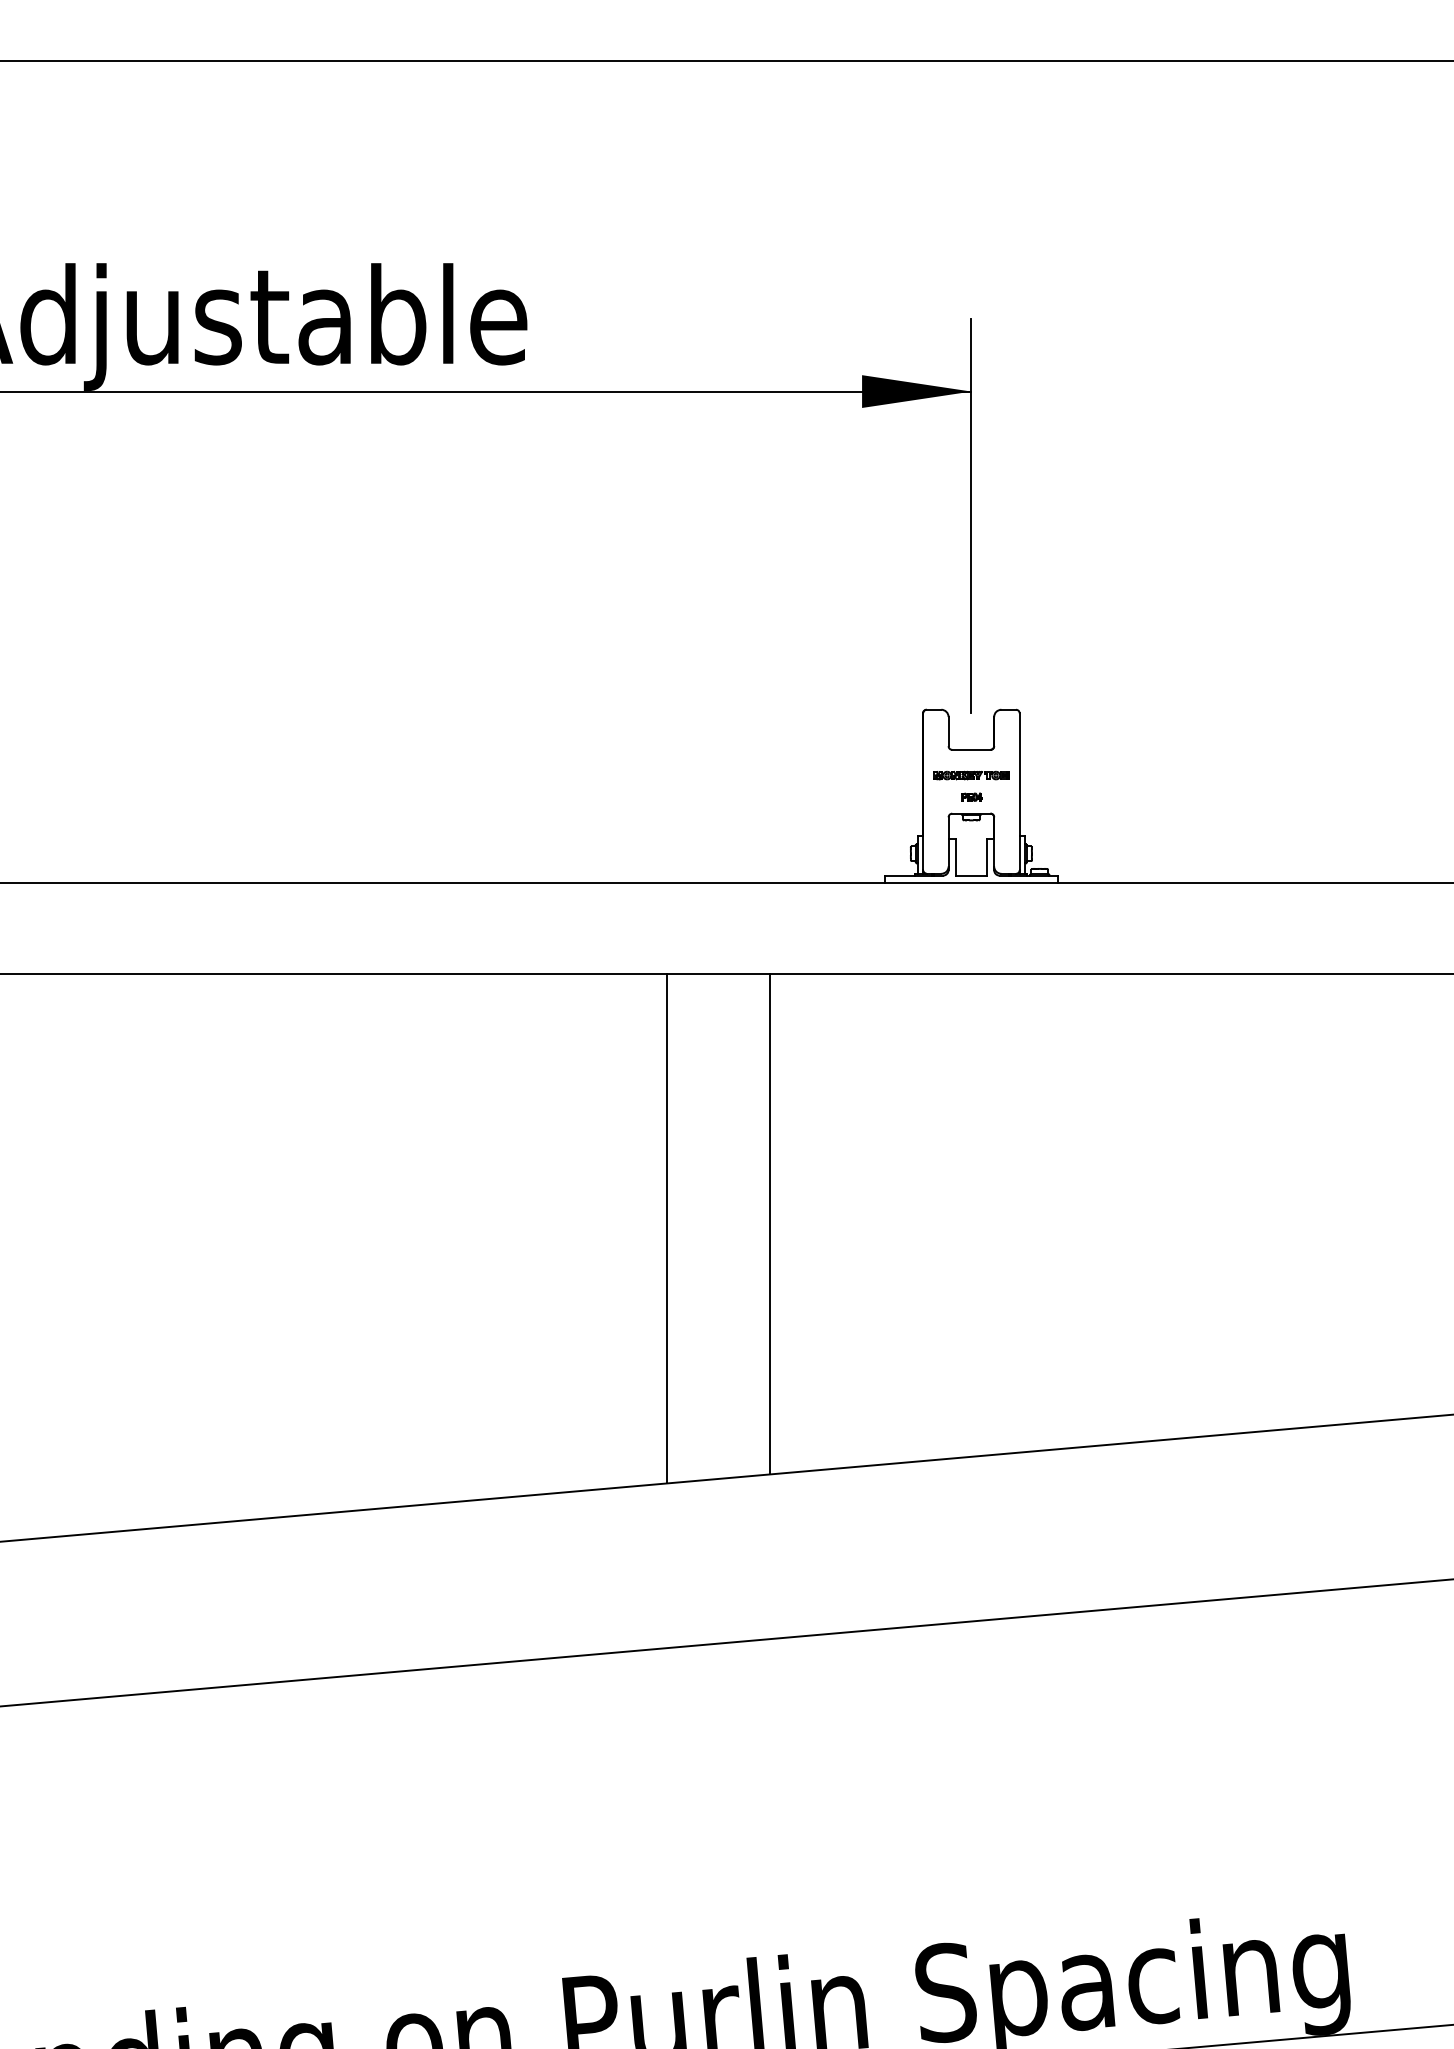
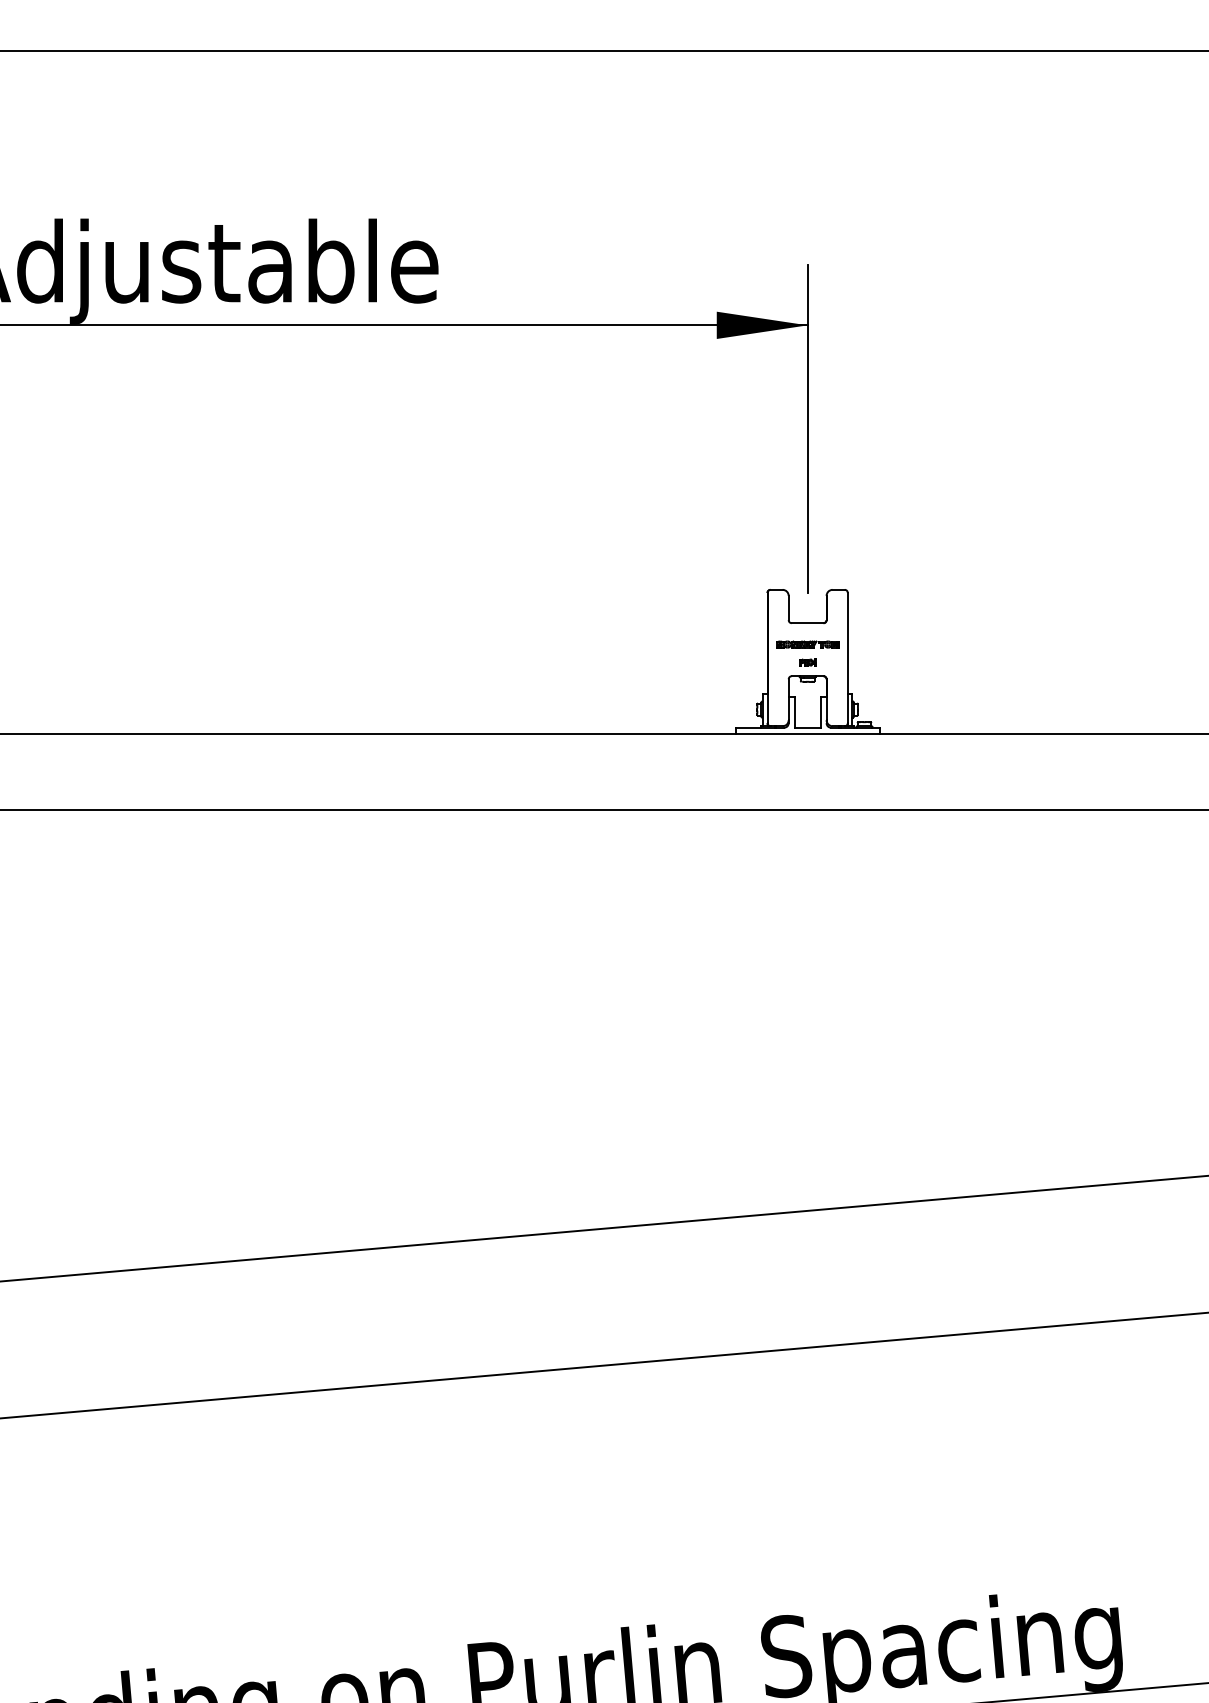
line: (770, 1224) -> (640, 1017), removed
line: (667, 1228) -> (555, 1021), removed

